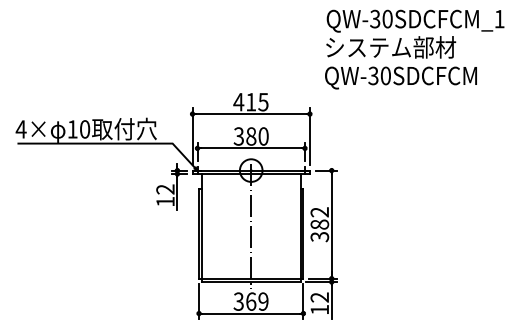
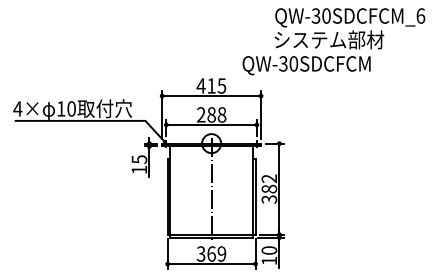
text: (499, 18) -> (420, 15), QW-30SDCFCM_1 -> QW-30SDCFCM_6
text: (400, 77) -> (306, 65), moved
text: (250, 136) -> (210, 114), 380 -> 288
text: (165, 189) -> (139, 159), 12 -> 15
text: (319, 297) -> (269, 250), 12 -> 10

